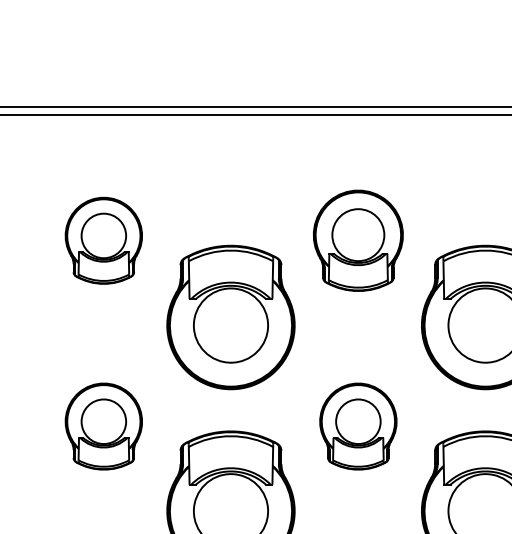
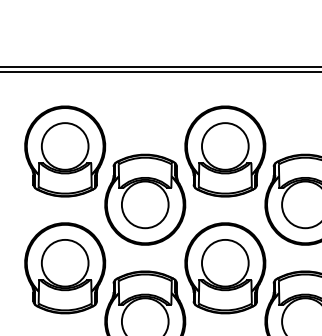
part: (104, 240) -> (65, 151), size x1.67
part: (358, 240) -> (225, 151), size x1.43
part: (104, 426) -> (65, 268), size x1.67
part: (358, 426) -> (225, 268), size x1.67

